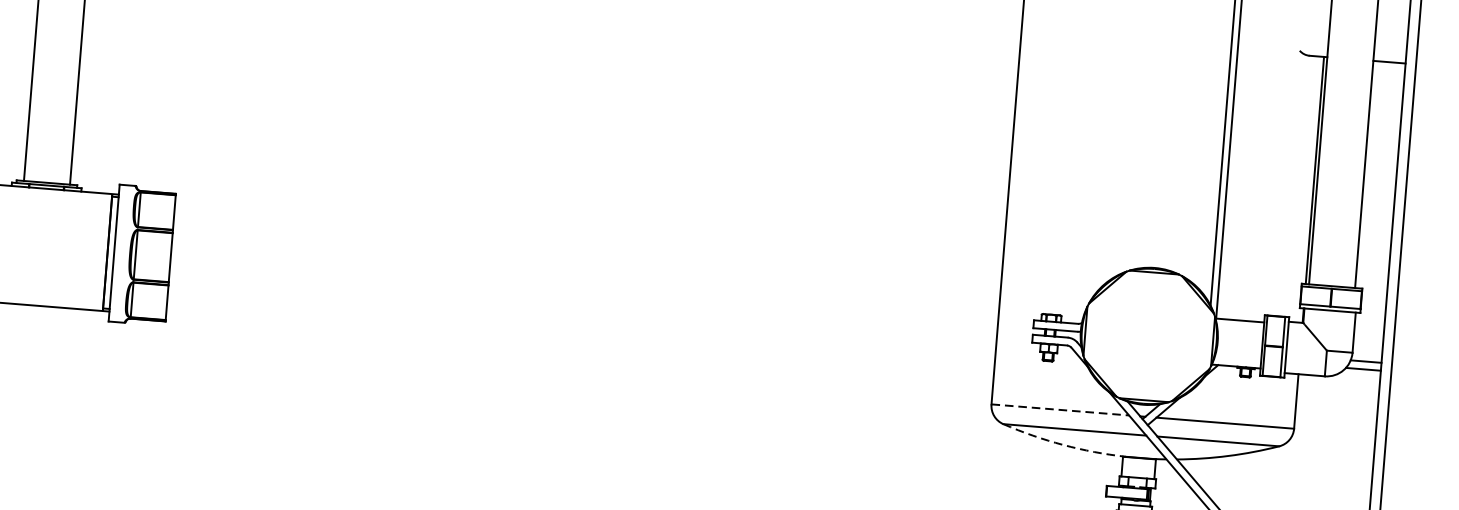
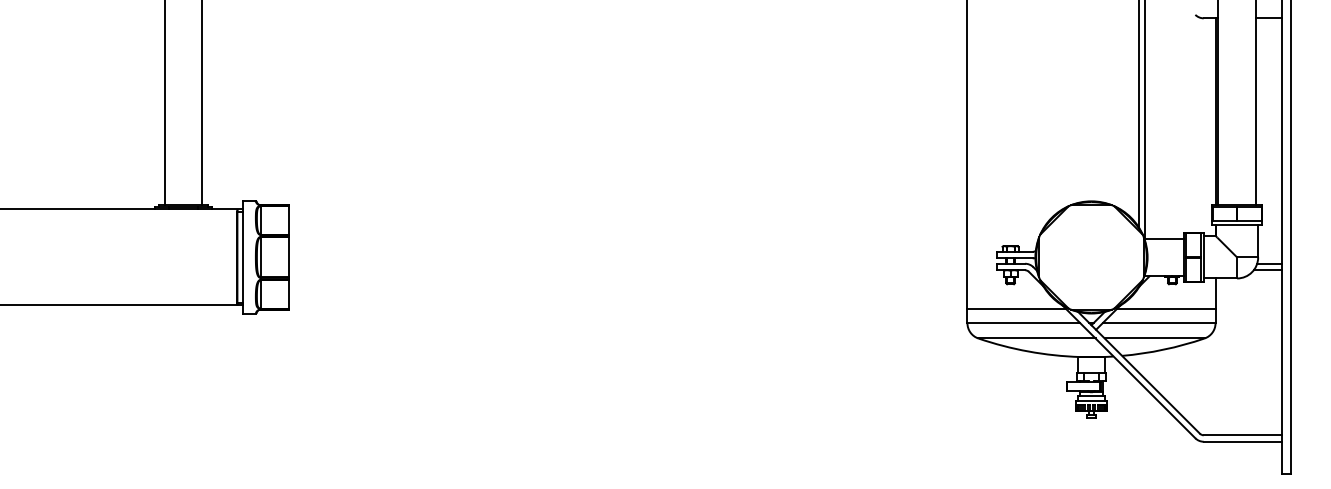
line: (1052, 391) -> (1016, 308), added
line: (1235, 406) -> (1166, 308), added
line: (1061, 410) -> (1024, 323), dashed -> solid
arc: (1063, 444) -> (1028, 351), dashed -> solid

